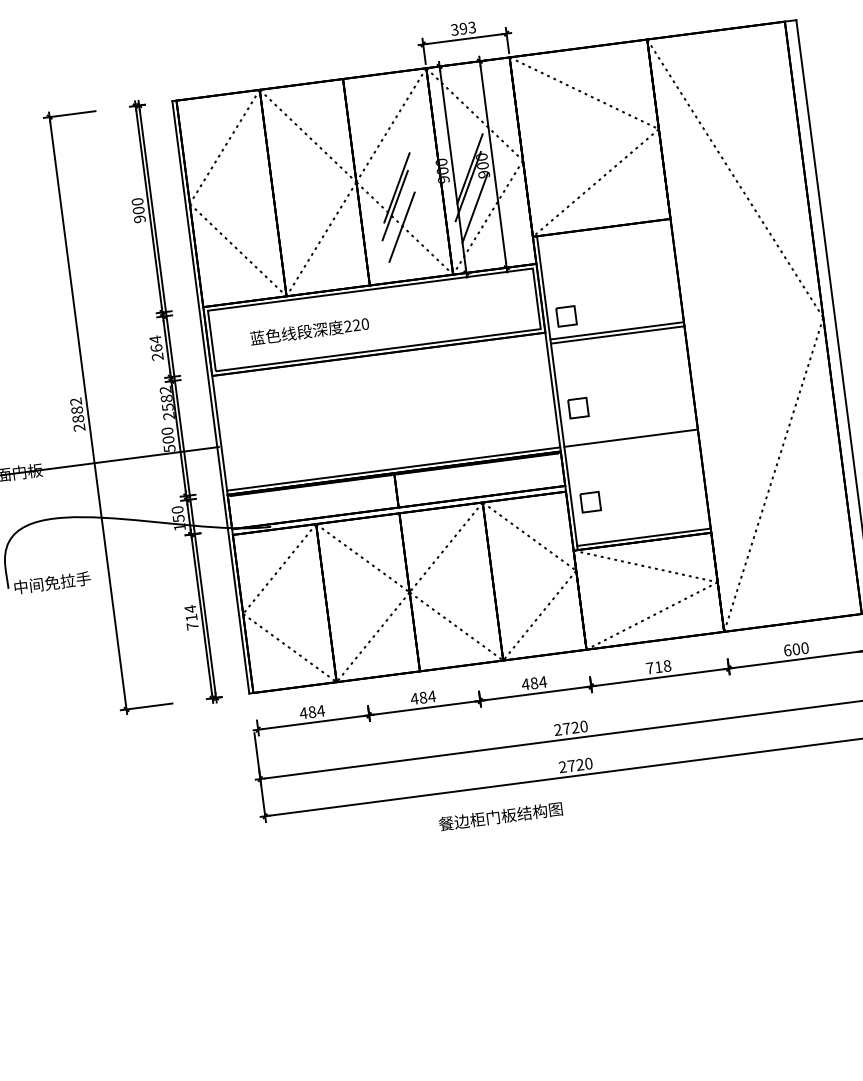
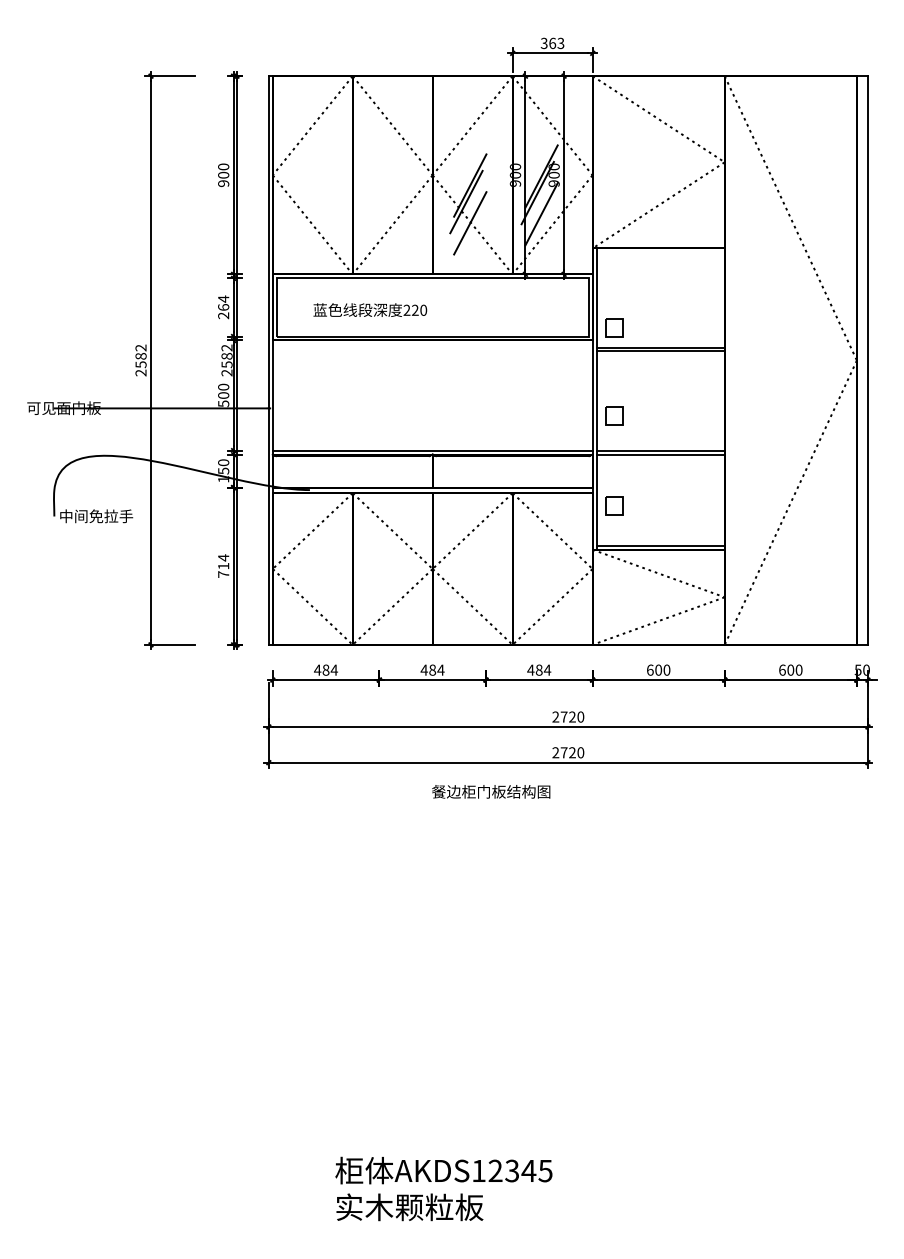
text: (463, 28) -> (552, 43), 393 -> 363
text: (77, 418) -> (140, 364), 2882 -> 2582
line: (631, 442) -> (660, 454), added
text: (658, 666) -> (658, 669), 718 -> 600

